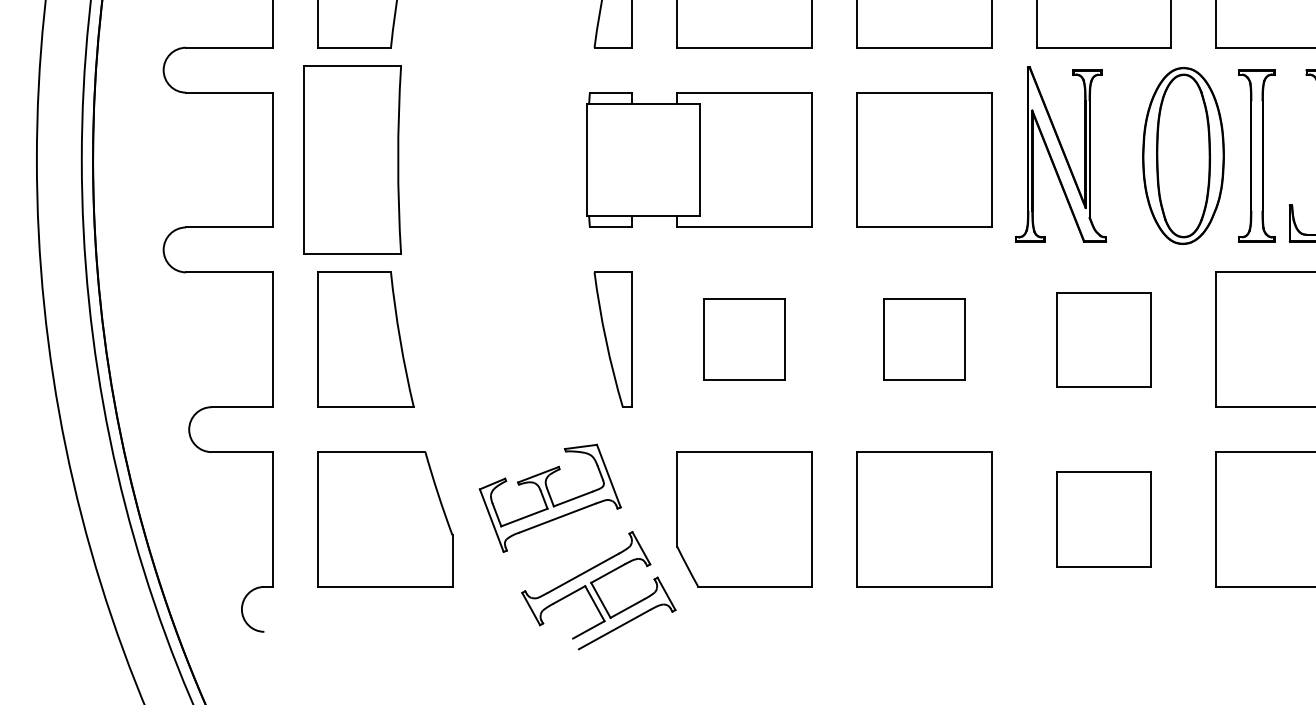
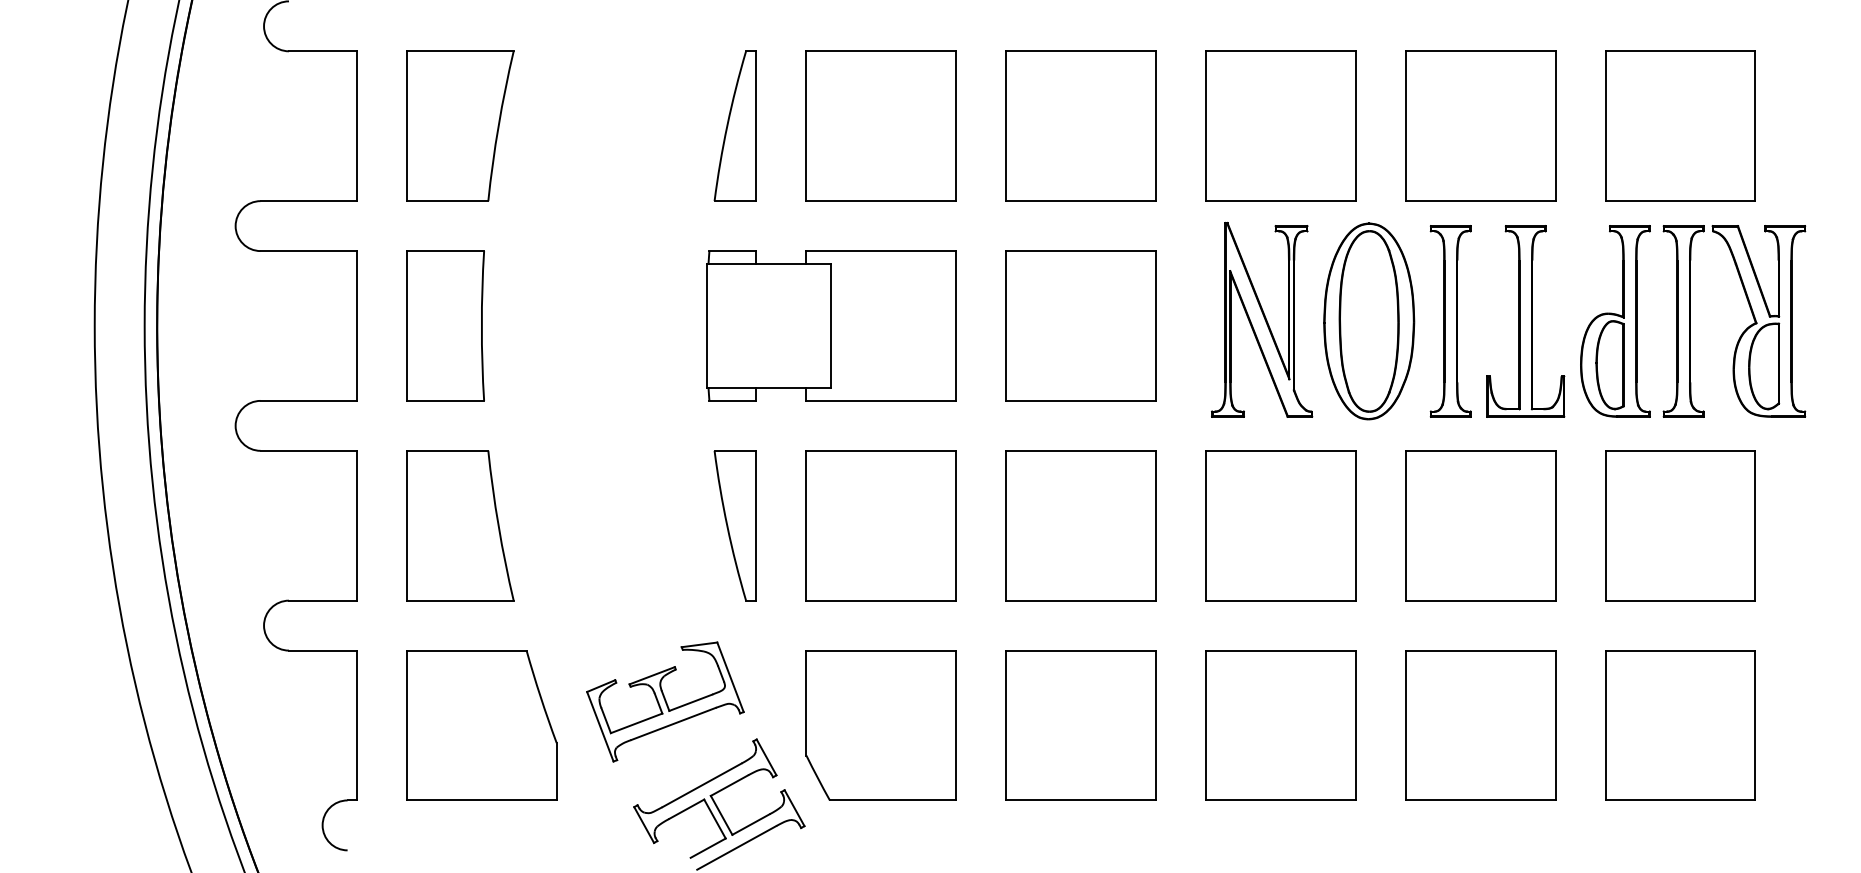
part: (1061, 154) -> (1262, 319), moved
part: (352, 159) -> (445, 325), size x0.71
part: (743, 339) -> (880, 525), size x1.67
part: (923, 339) -> (1080, 525), size x1.67
part: (1103, 339) -> (1280, 525), size x1.43
part: (1103, 519) -> (1280, 725), size x1.43

